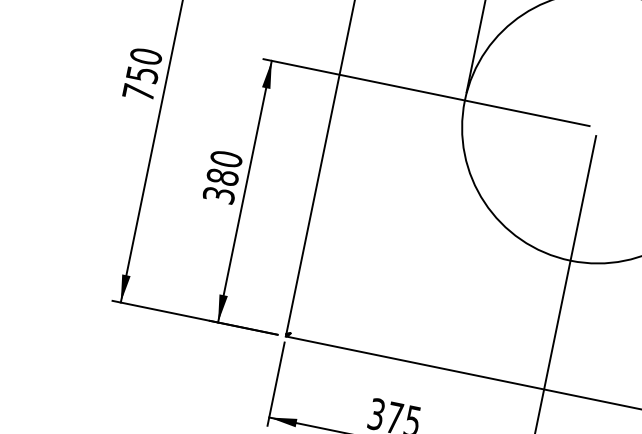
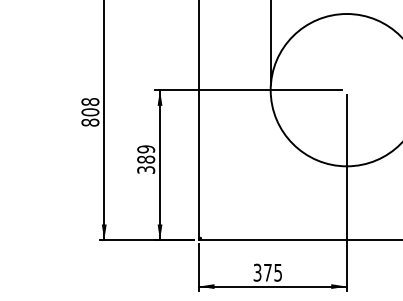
text: (142, 74) -> (90, 112), 750 -> 808
text: (226, 159) -> (146, 149), 380 -> 389

